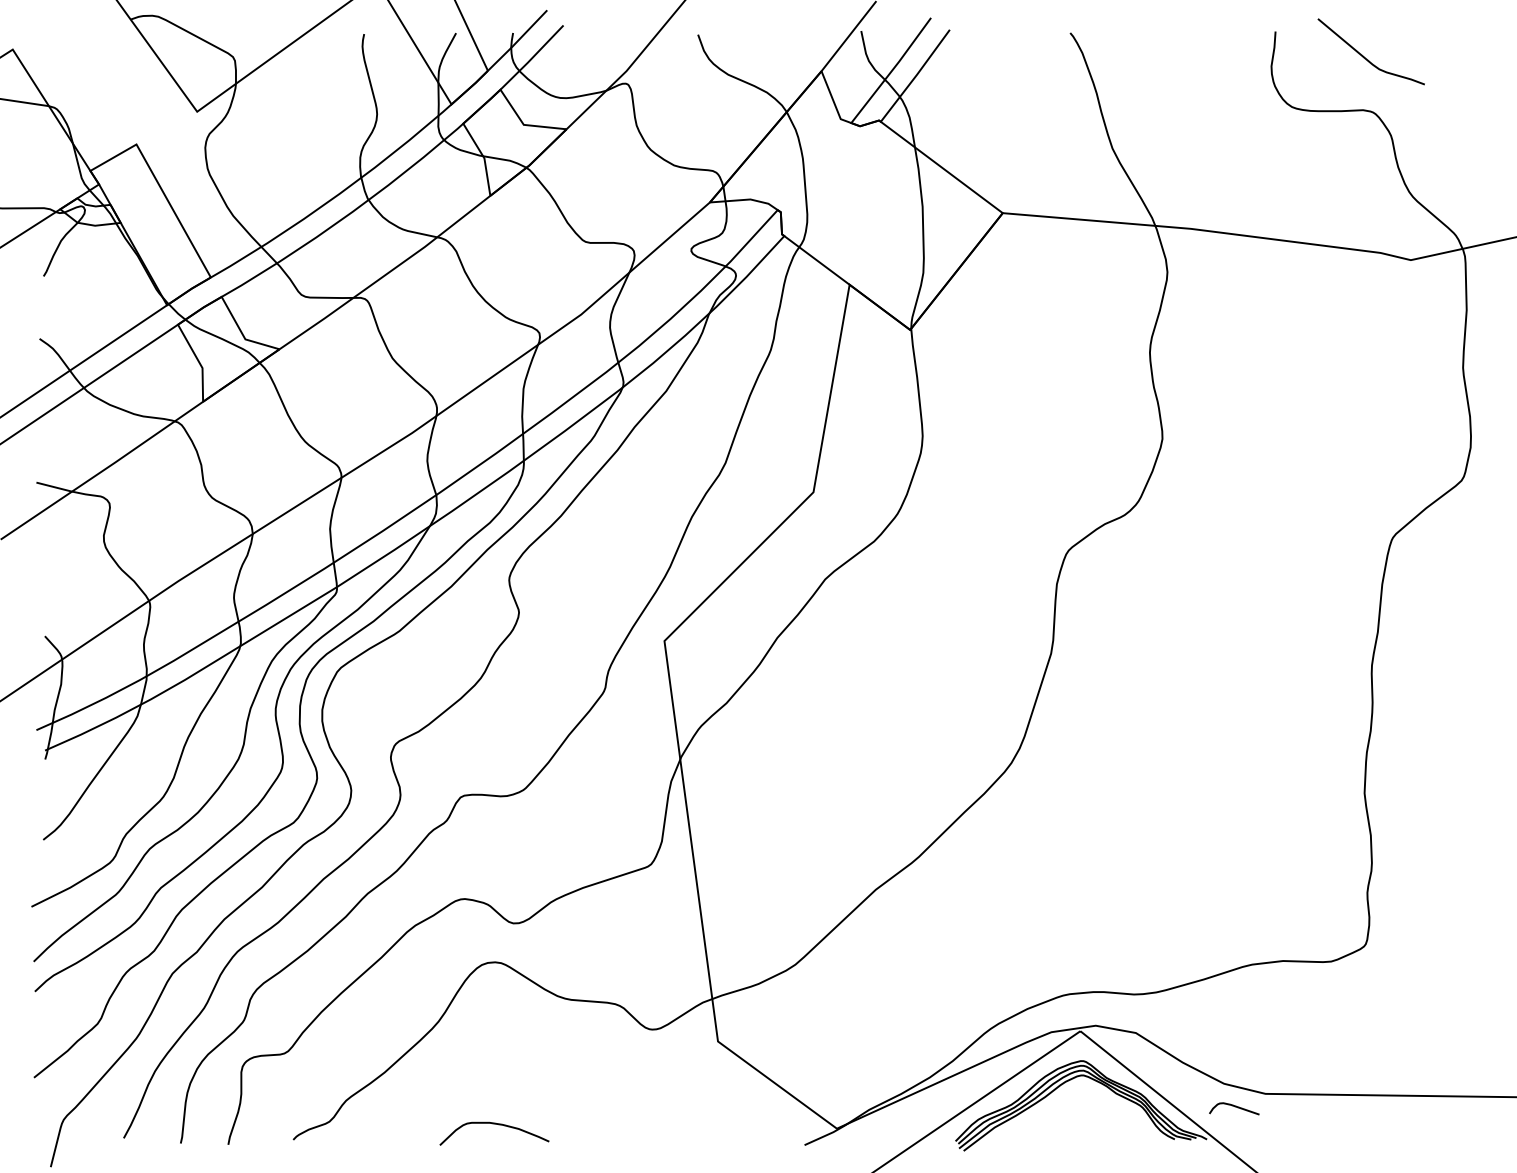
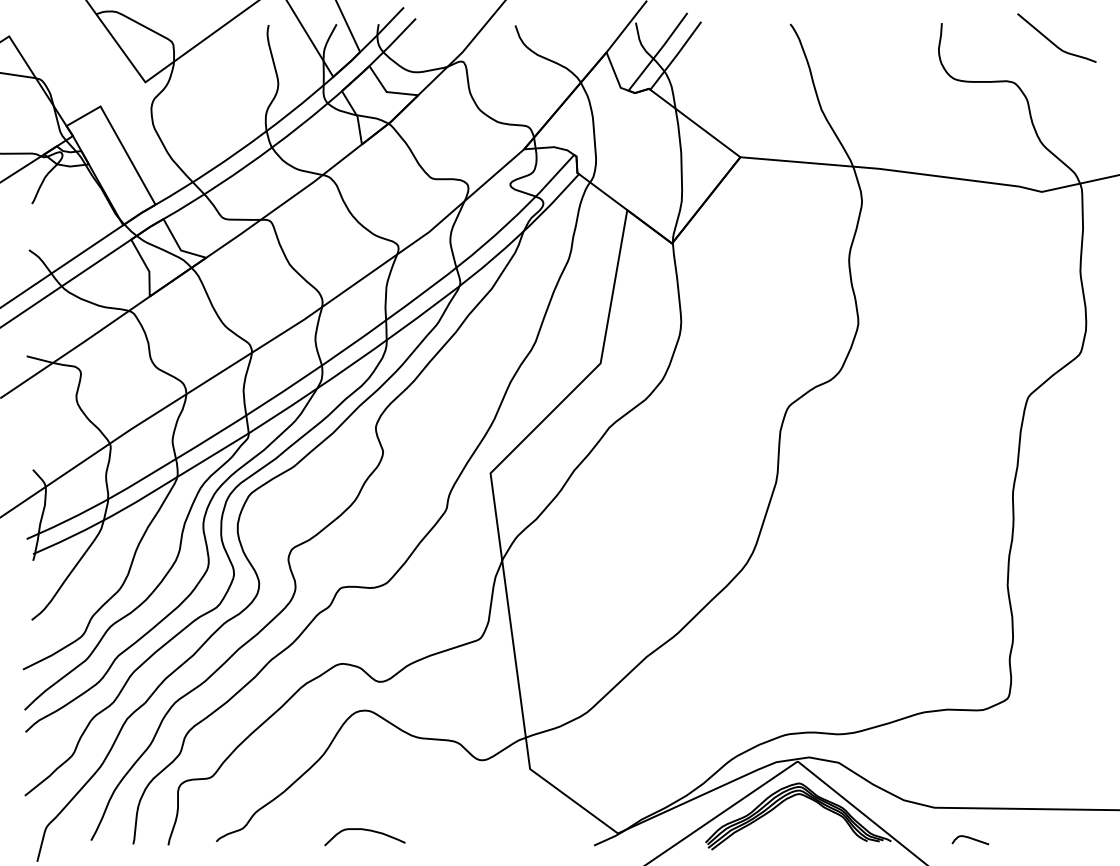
curve: (1364, 56) -> (1051, 41), moved
curve: (1235, 1107) -> (971, 839), moved

